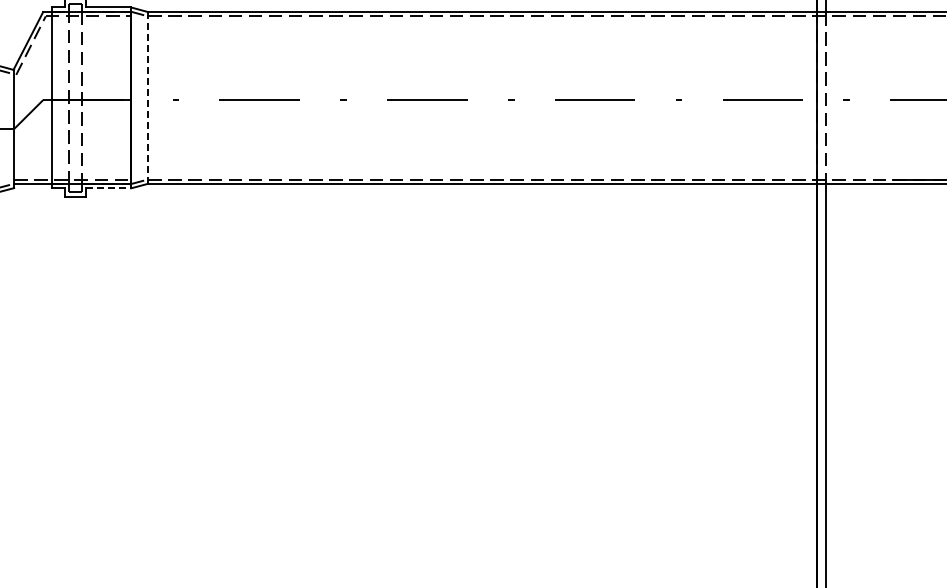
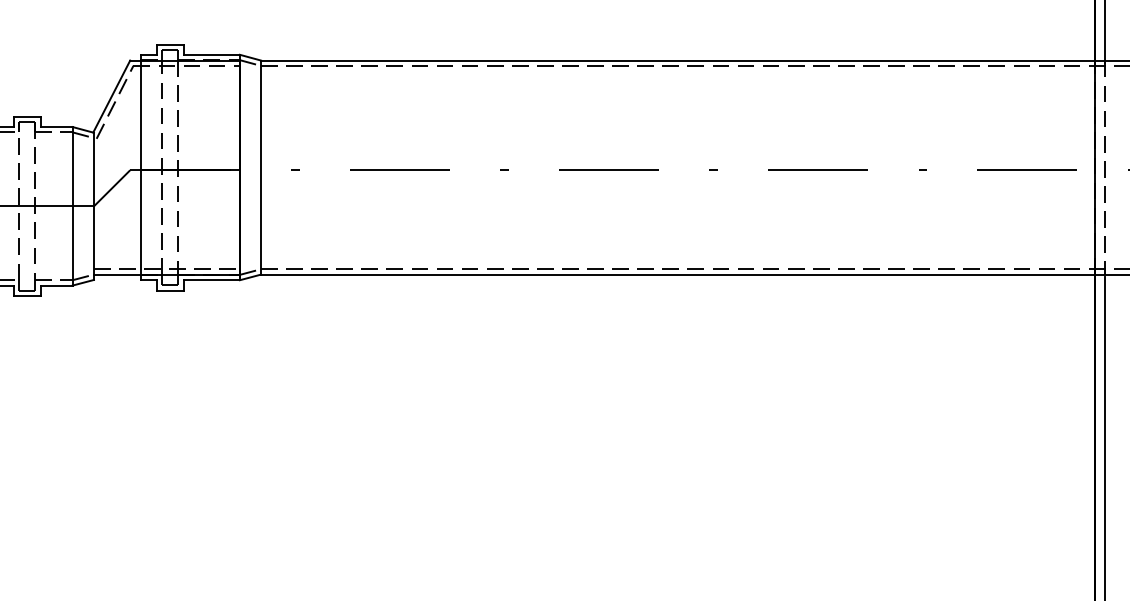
line: (148, 97) -> (261, 167), dashed -> solid
line: (108, 188) -> (211, 280), dashed -> solid

